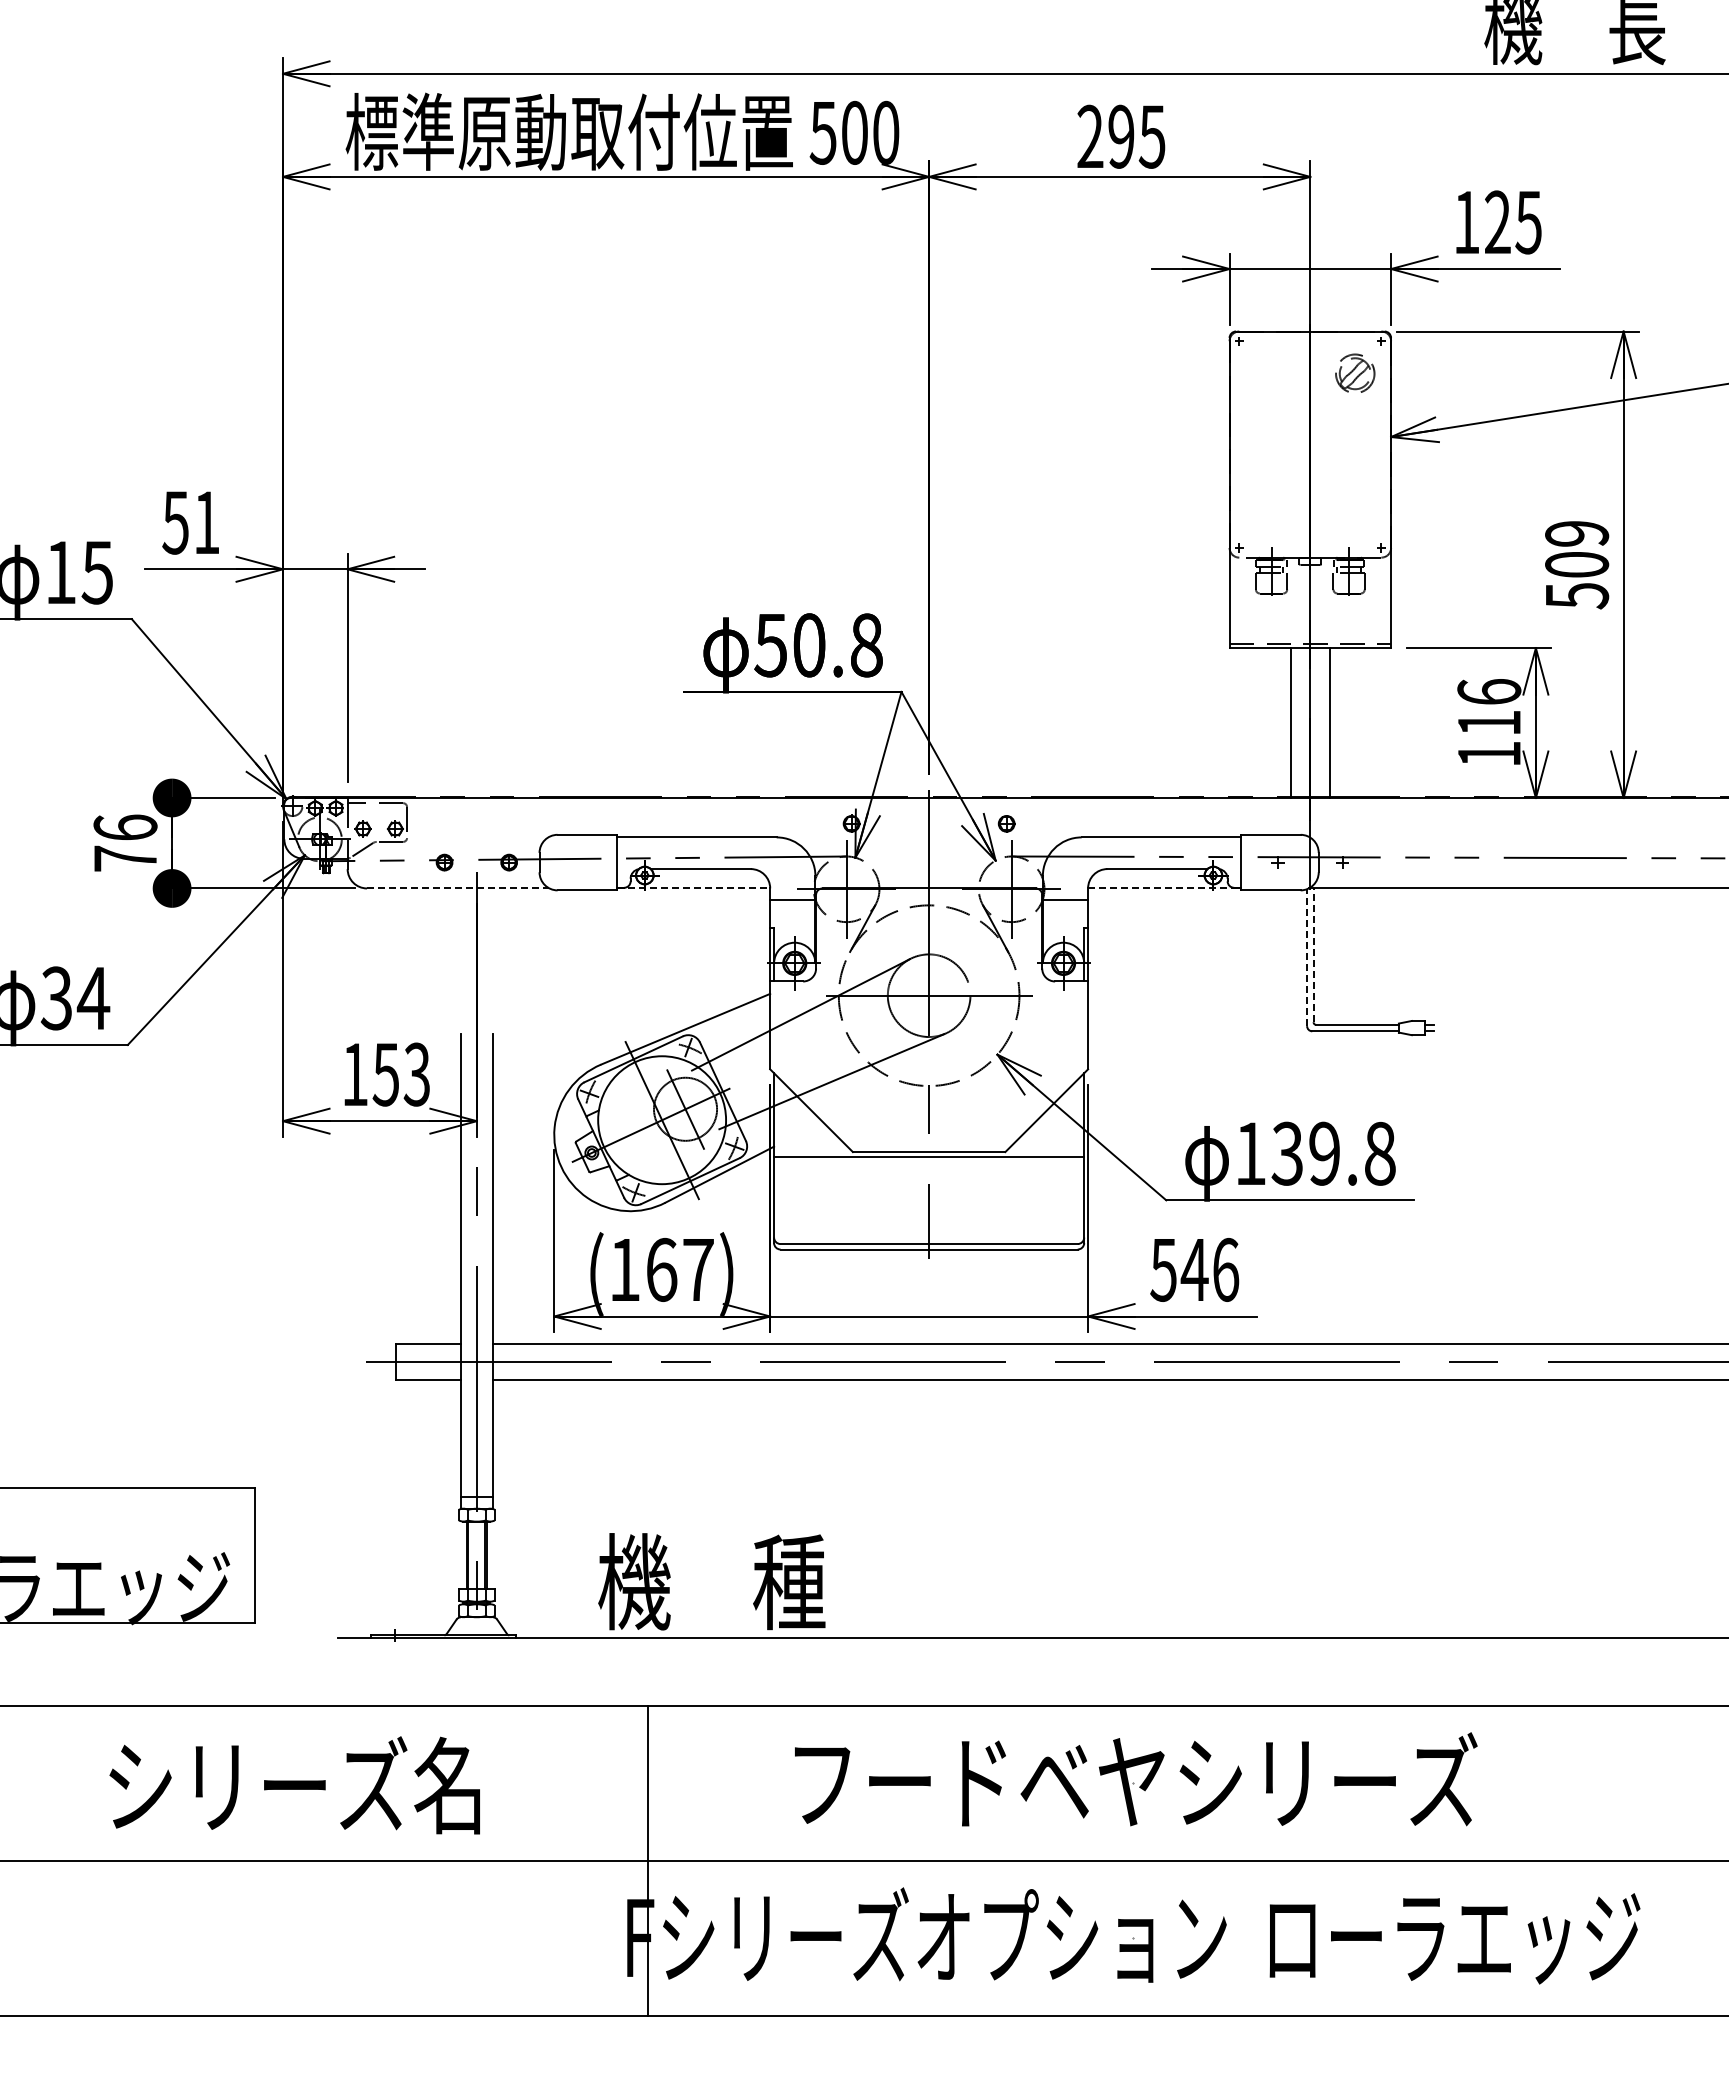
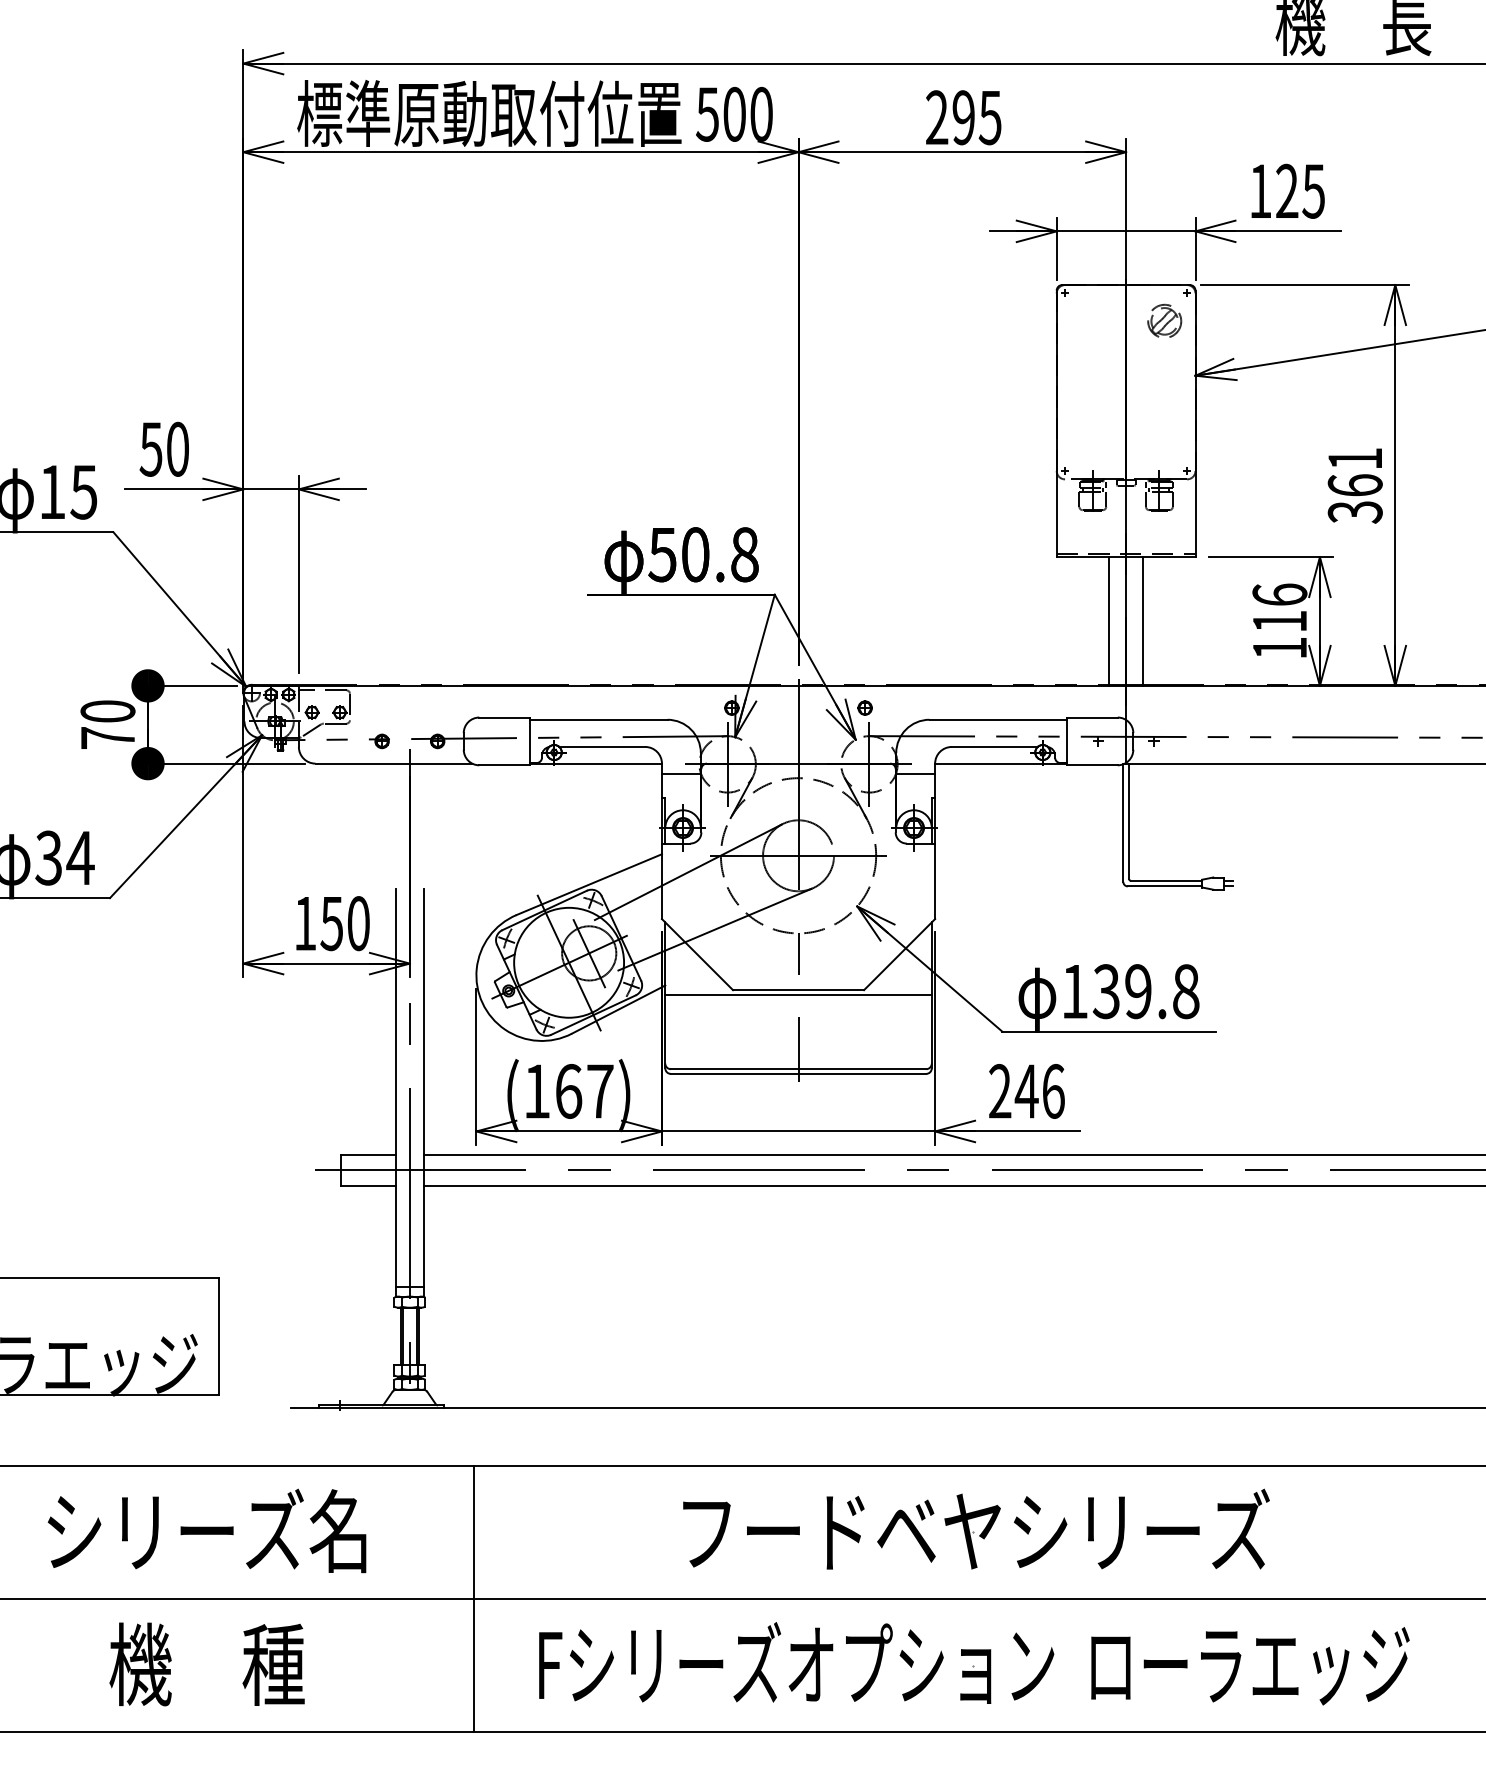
text: (206, 522) -> (177, 449), 51 -> 50
text: (1577, 565) -> (1355, 486), 509 -> 361
text: (125, 827) -> (107, 711), 76 -> 70
line: (458, 888) -> (394, 763), dashed -> solid
line: (693, 888) -> (596, 763), dashed -> solid
line: (1164, 888) -> (1000, 763), dashed -> solid
line: (1313, 955) -> (1128, 821), dashed -> solid
line: (1307, 957) -> (1123, 822), dashed -> solid
text: (416, 1074) -> (358, 923), 153 -> 150
text: (1163, 1269) -> (999, 1091), 546 -> 246
text: (711, 1581) -> (206, 1664), moved
text: (294, 1785) -> (206, 1531), moved
line: (648, 1860) -> (474, 1598), moved

